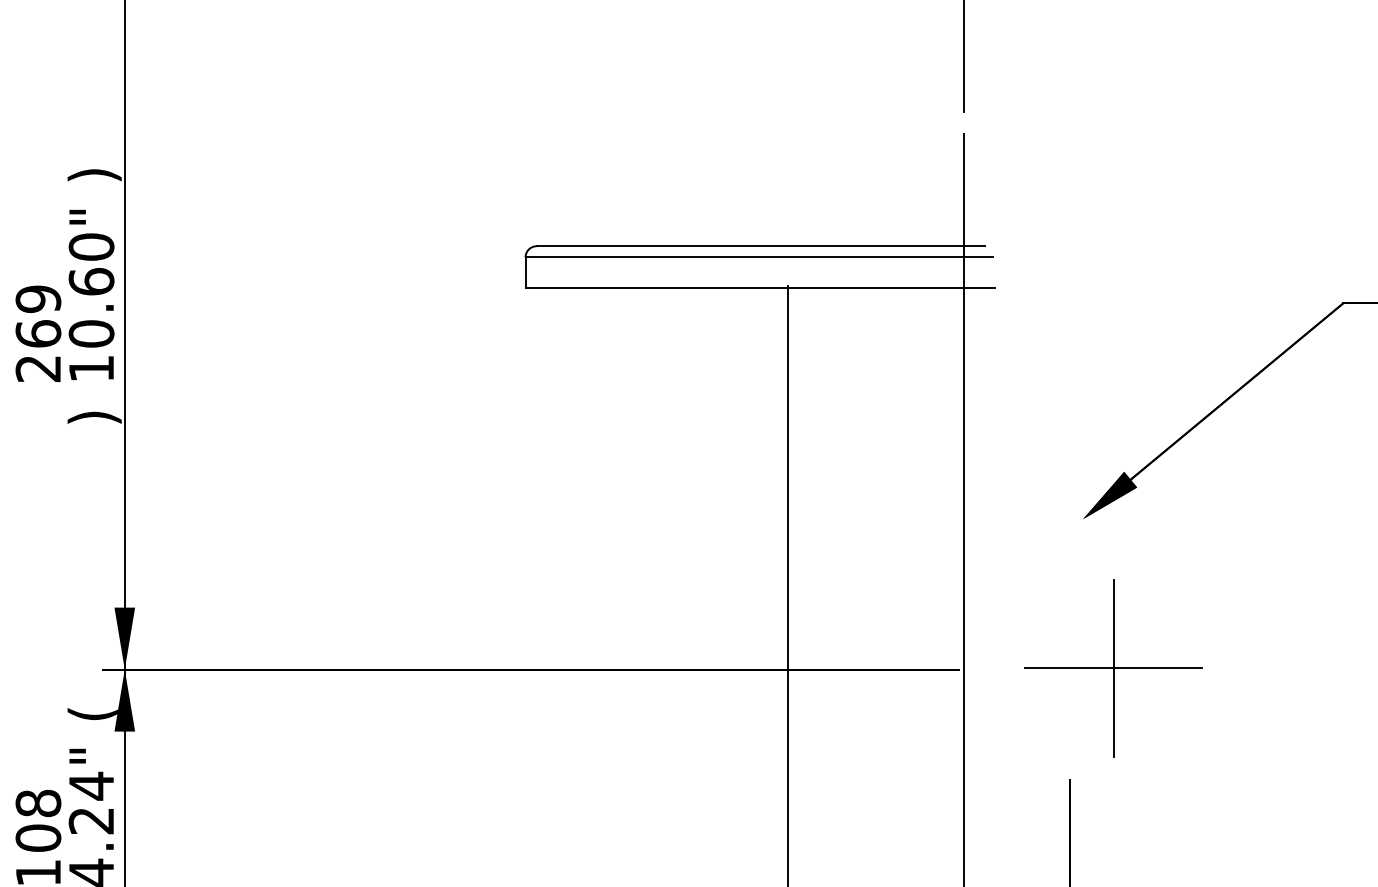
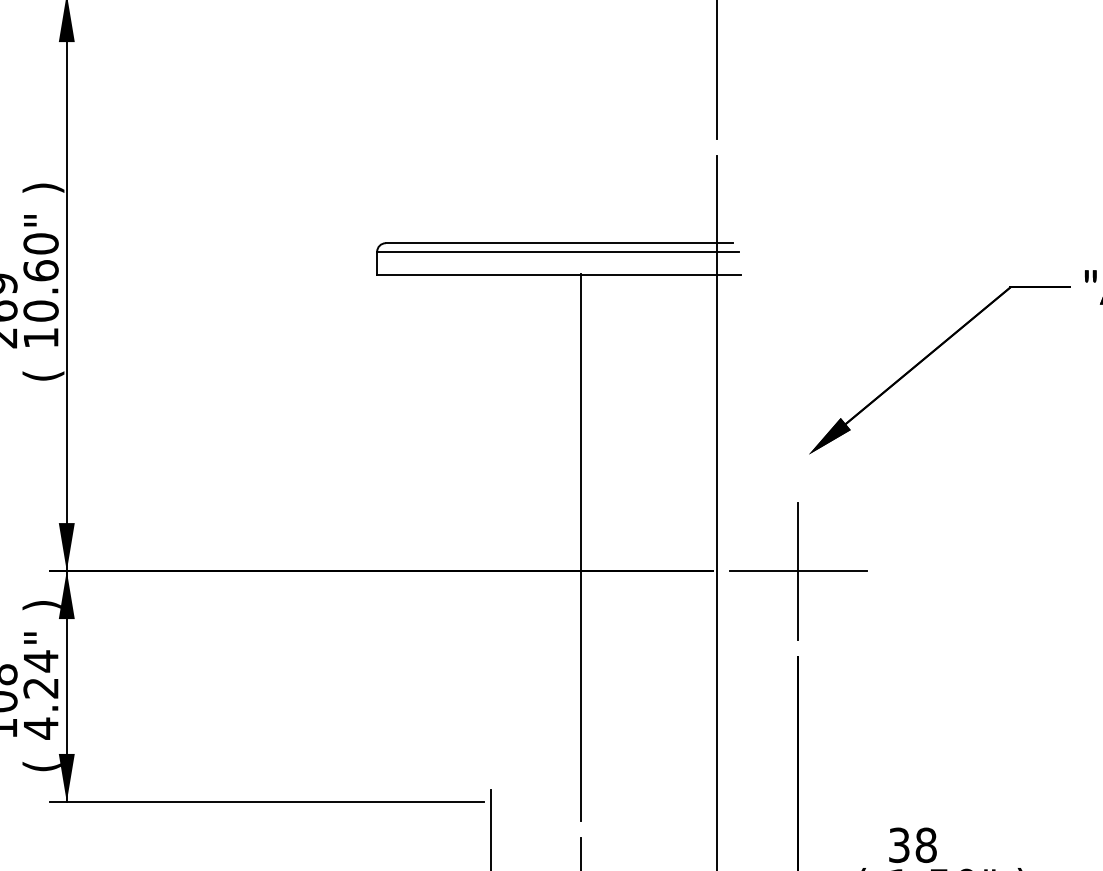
text: (94, 417) -> (43, 375), ) -> (
part: (1113, 668) -> (798, 571), moved
text: (92, 714) -> (41, 605), ( -> )

